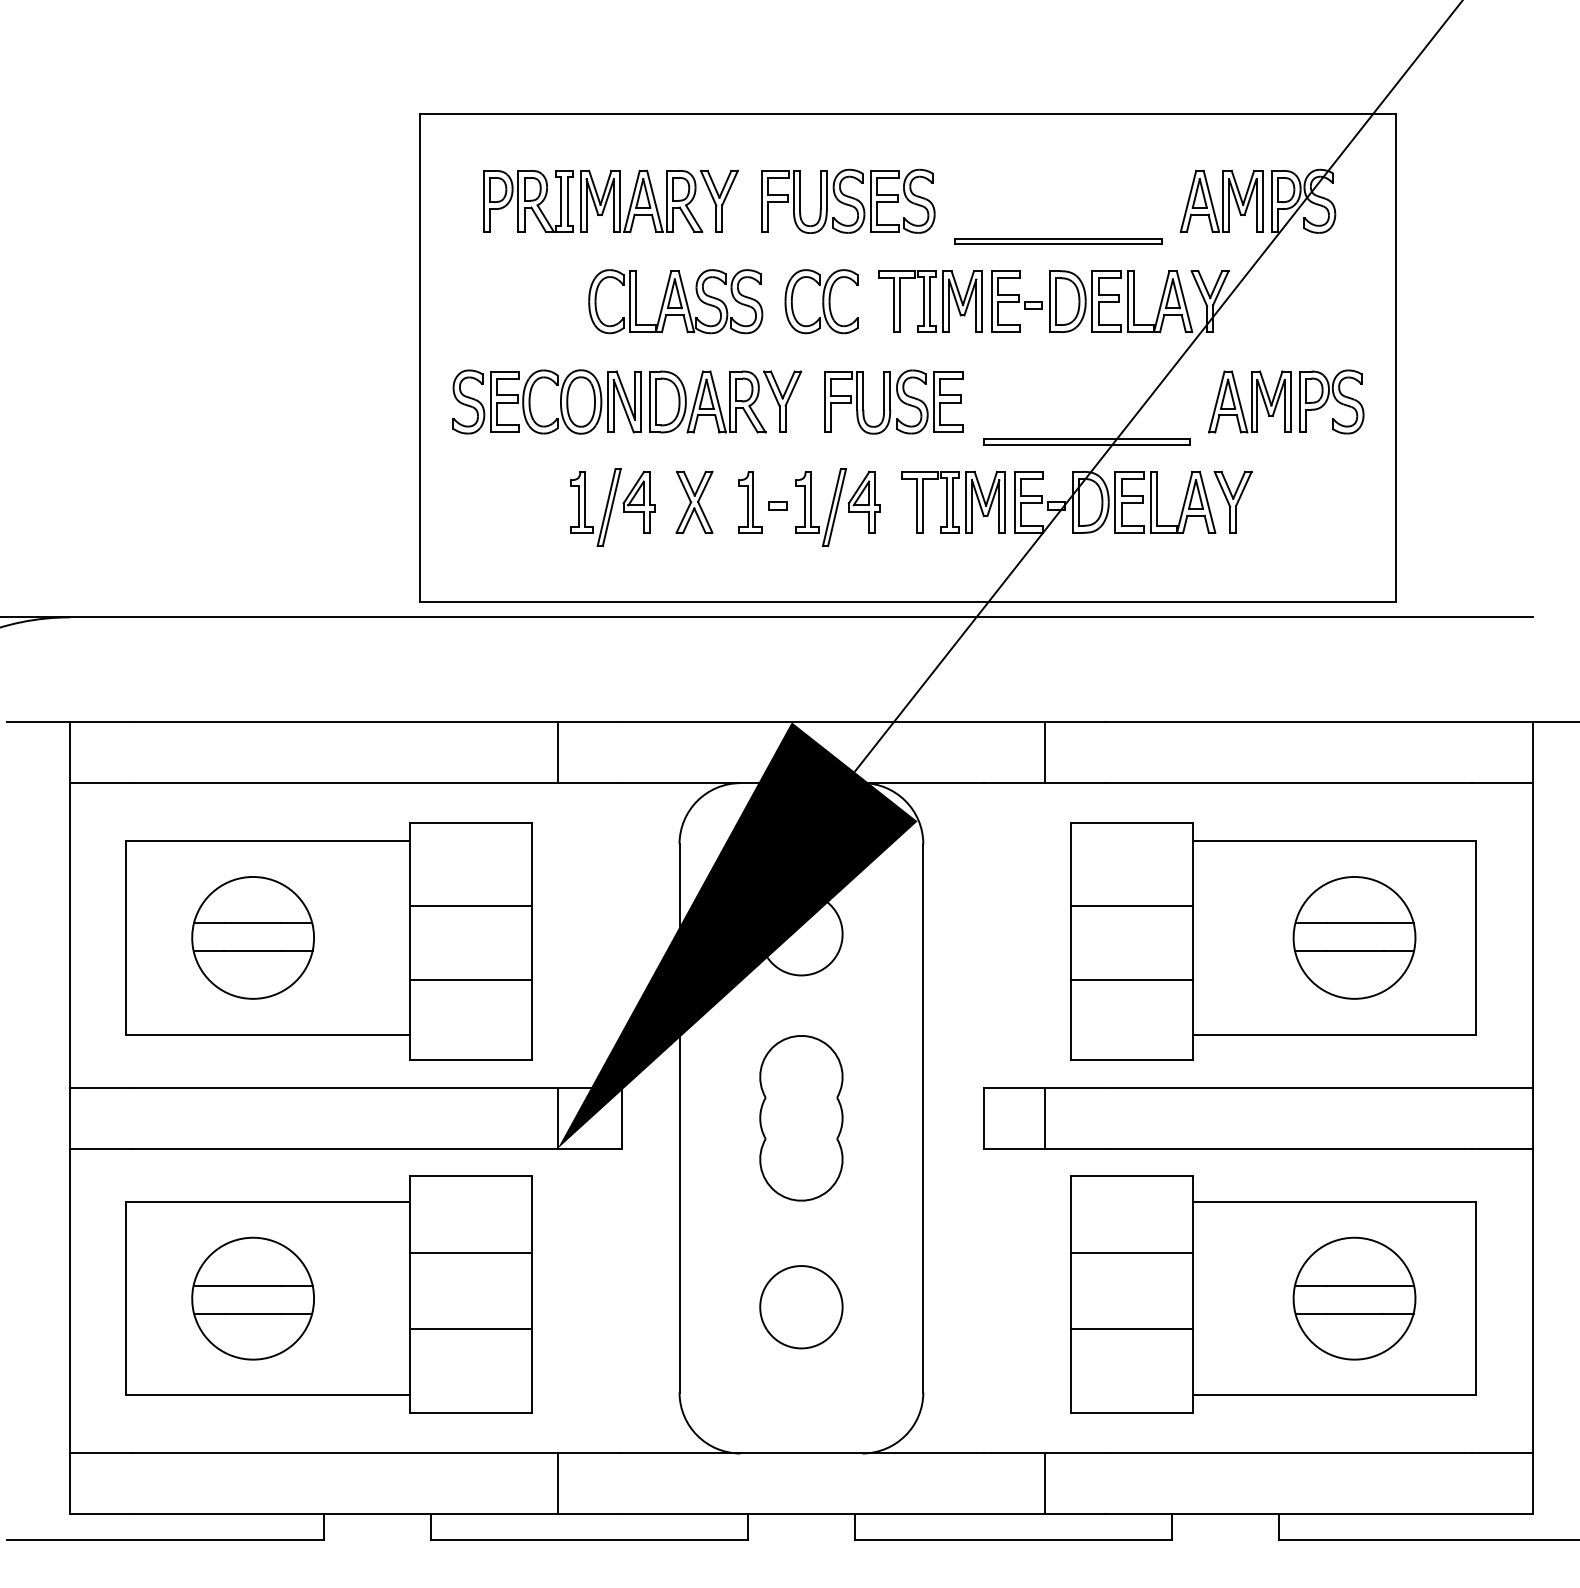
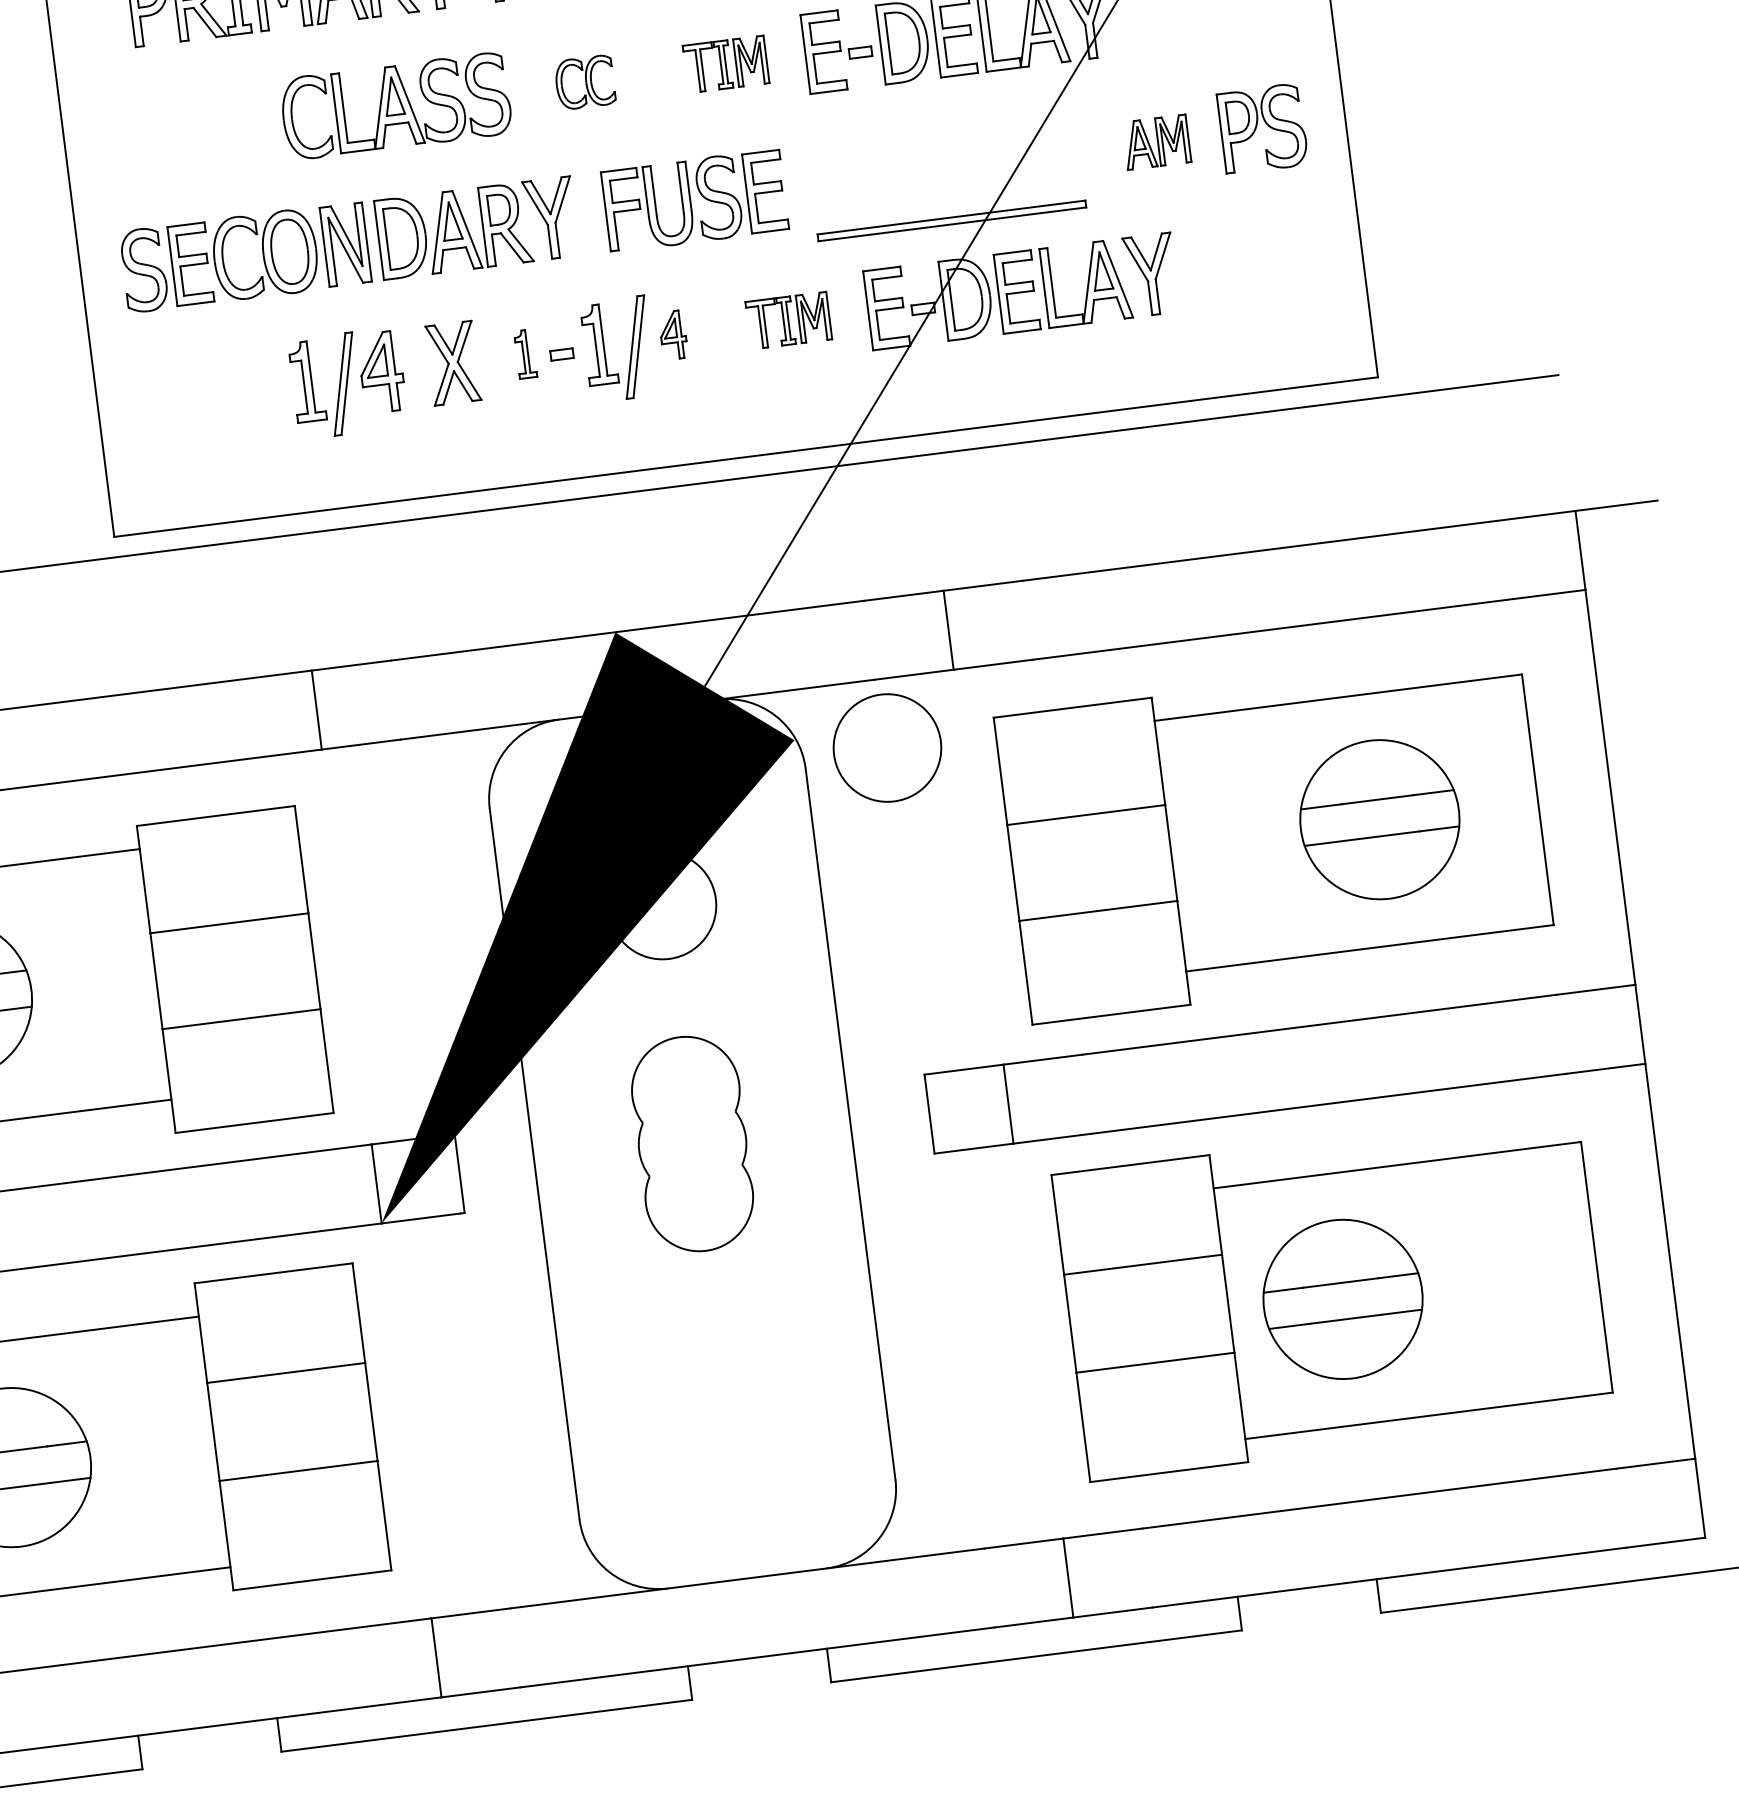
part: (821, 301) -> (584, 82), size x0.6
part: (930, 301) -> (726, 64), size x0.6
part: (1249, 401) -> (1155, 141), size x0.6
part: (863, 501) -> (672, 334), size x0.6
part: (953, 501) -> (788, 319), size x0.6
part: (750, 502) -> (525, 354), size x0.6
part: (1354, 1298) -> (1342, 1299), moved
circle: (801, 1307) -> (887, 748), moved

